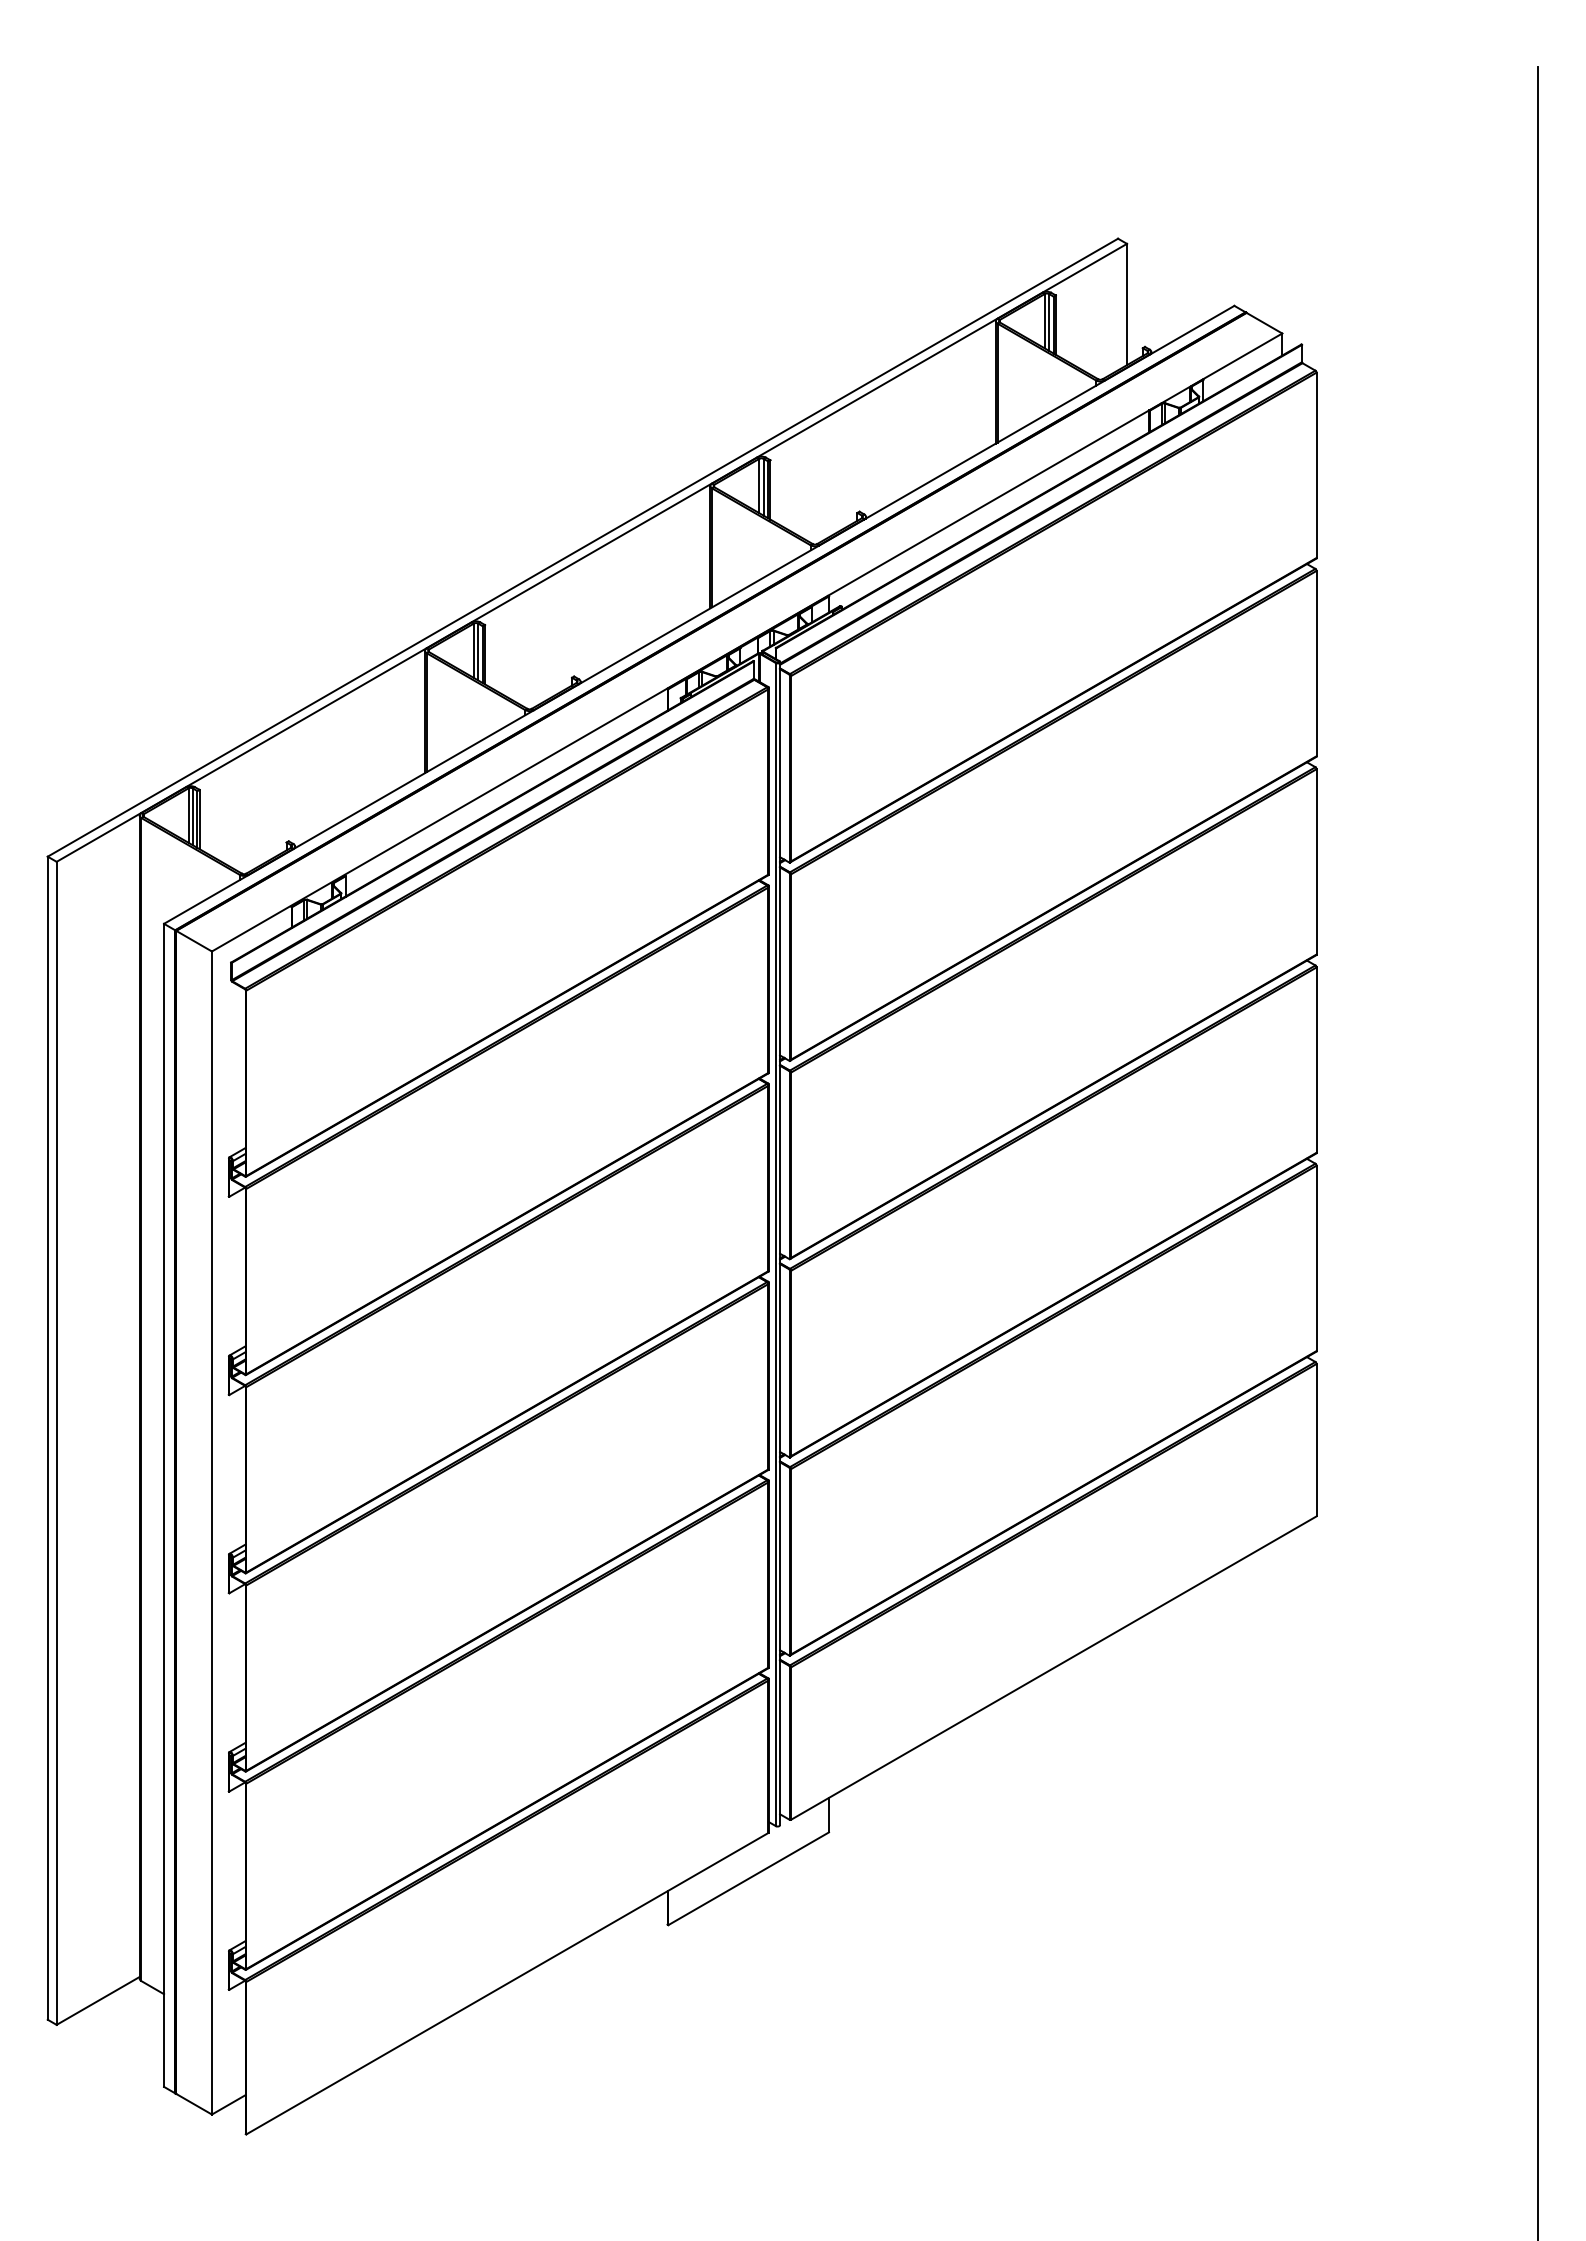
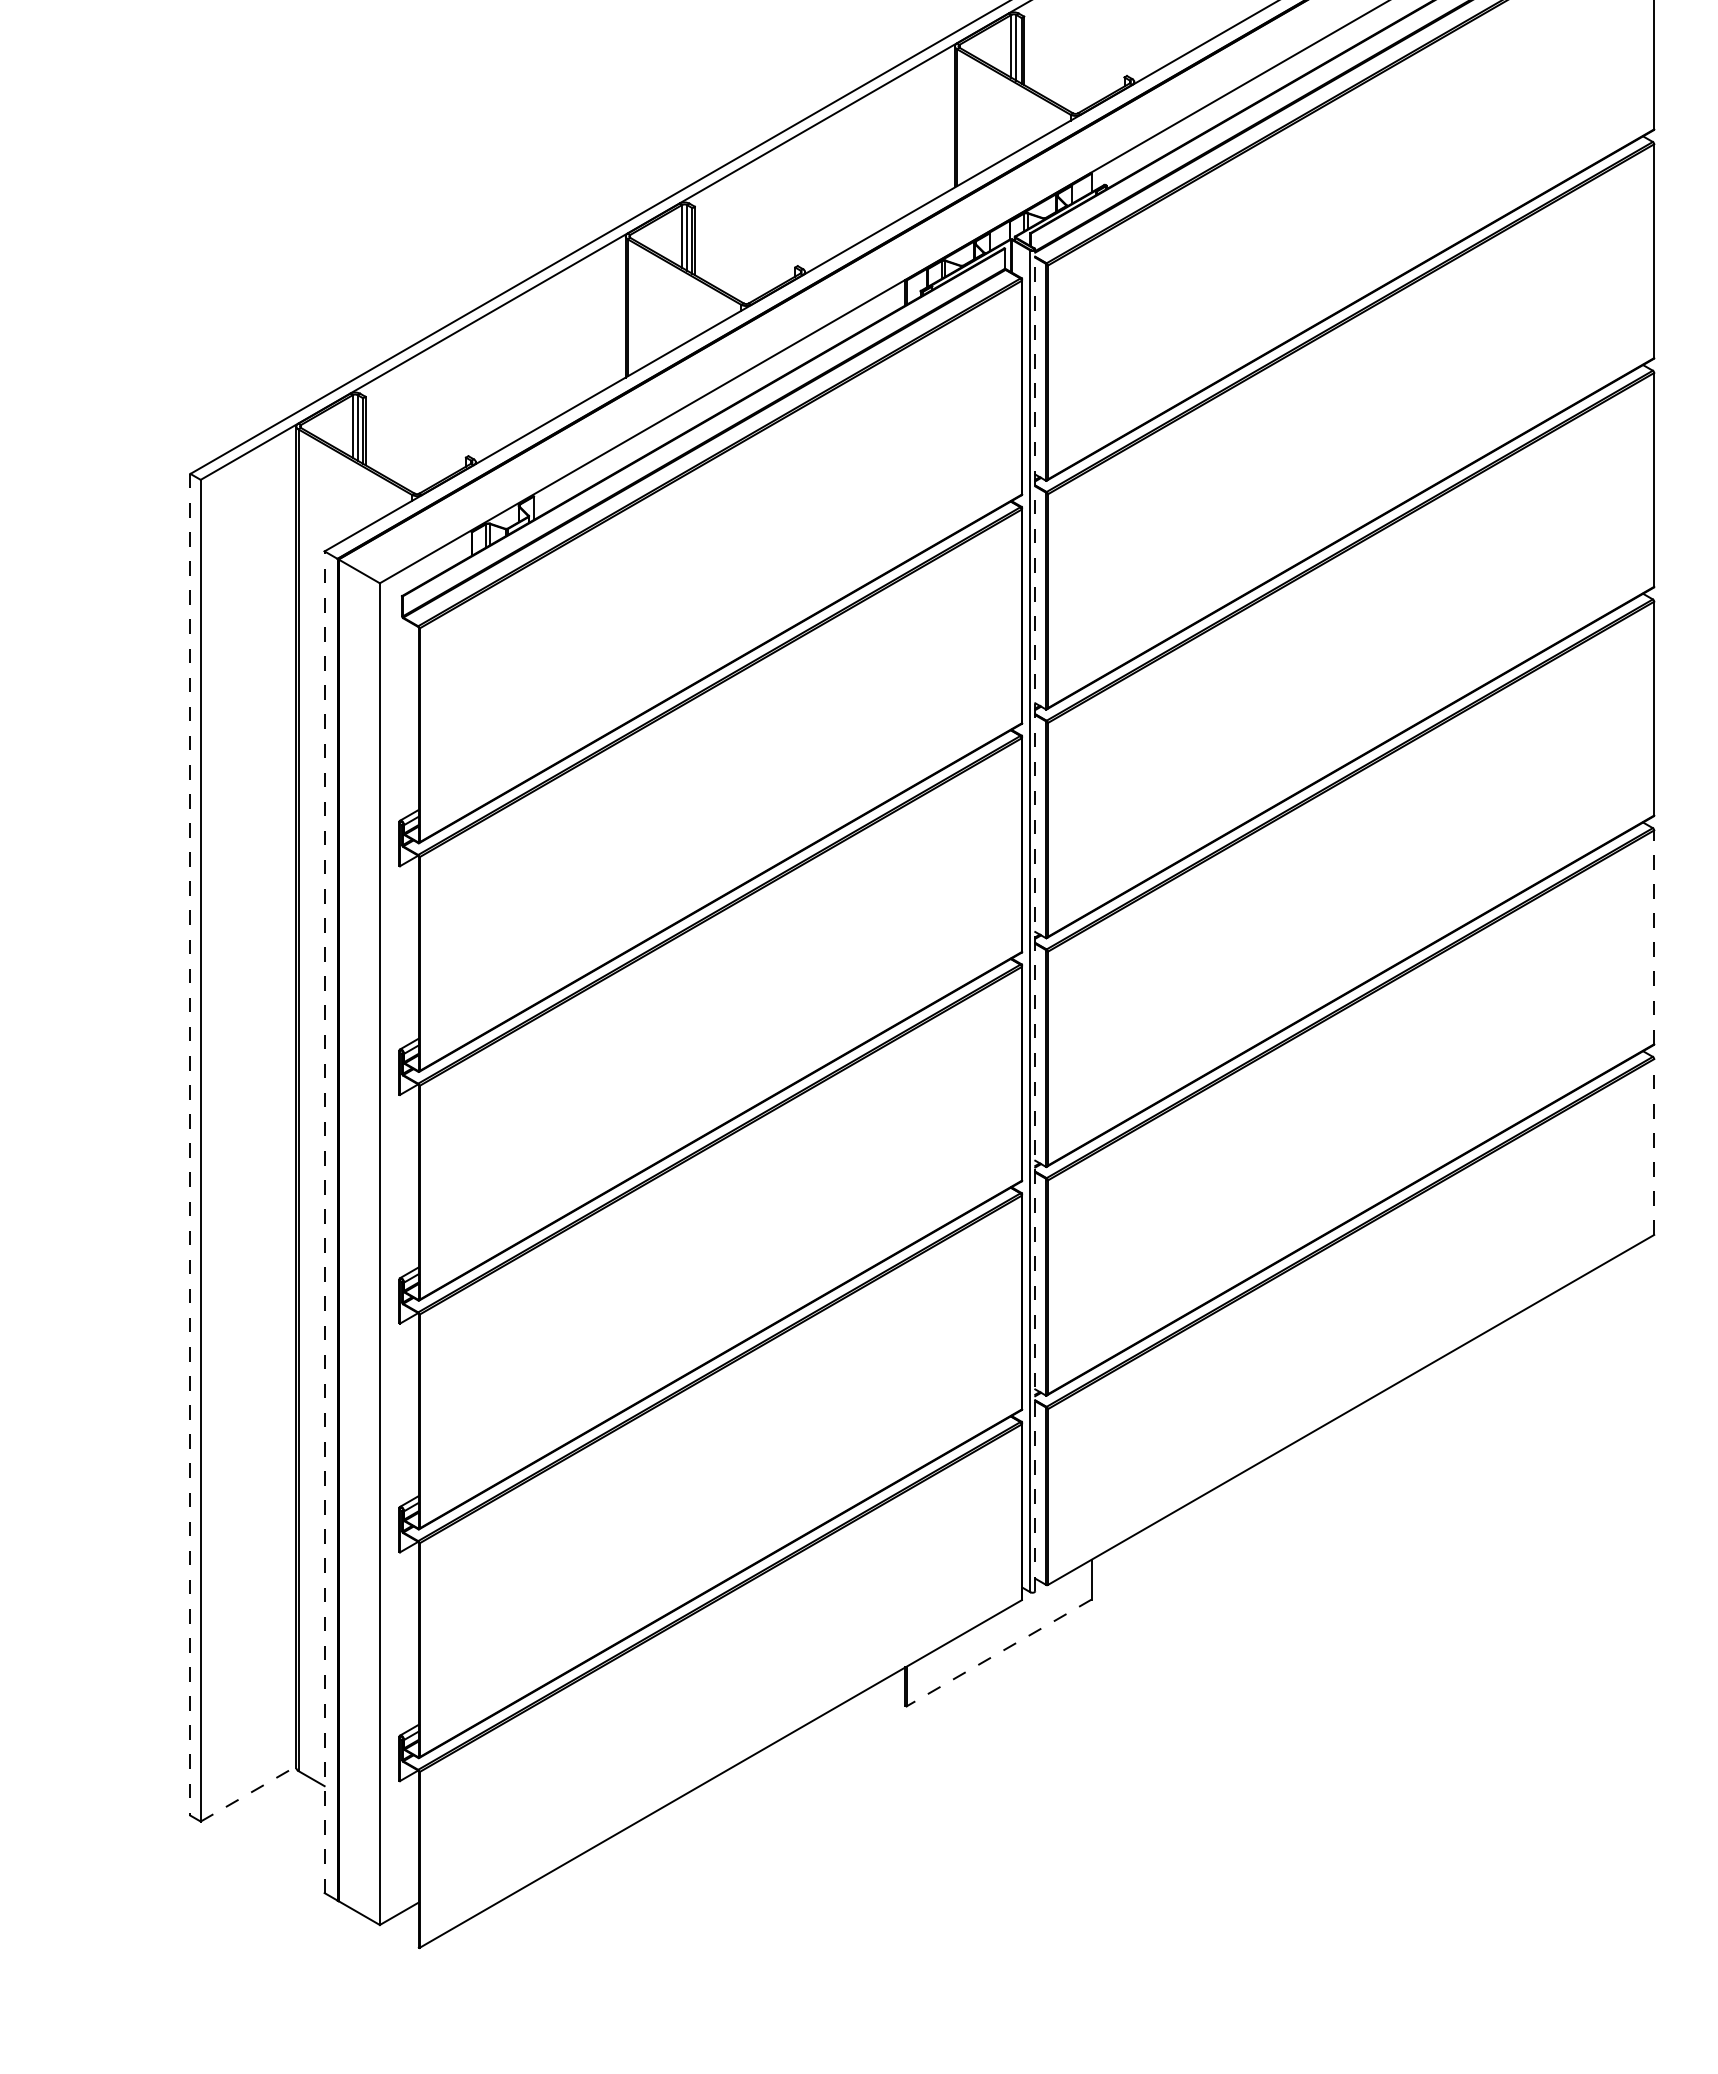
line: (780, 1243) -> (1035, 920), solid -> dashed
line: (1316, 1258) -> (1654, 937), solid -> dashed
line: (47, 1438) -> (190, 1145), solid -> dashed
line: (1316, 1439) -> (1654, 1146), solid -> dashed
line: (164, 1505) -> (325, 1222), solid -> dashed
line: (748, 1878) -> (998, 1652), solid -> dashed
line: (98, 2000) -> (248, 1793), solid -> dashed

